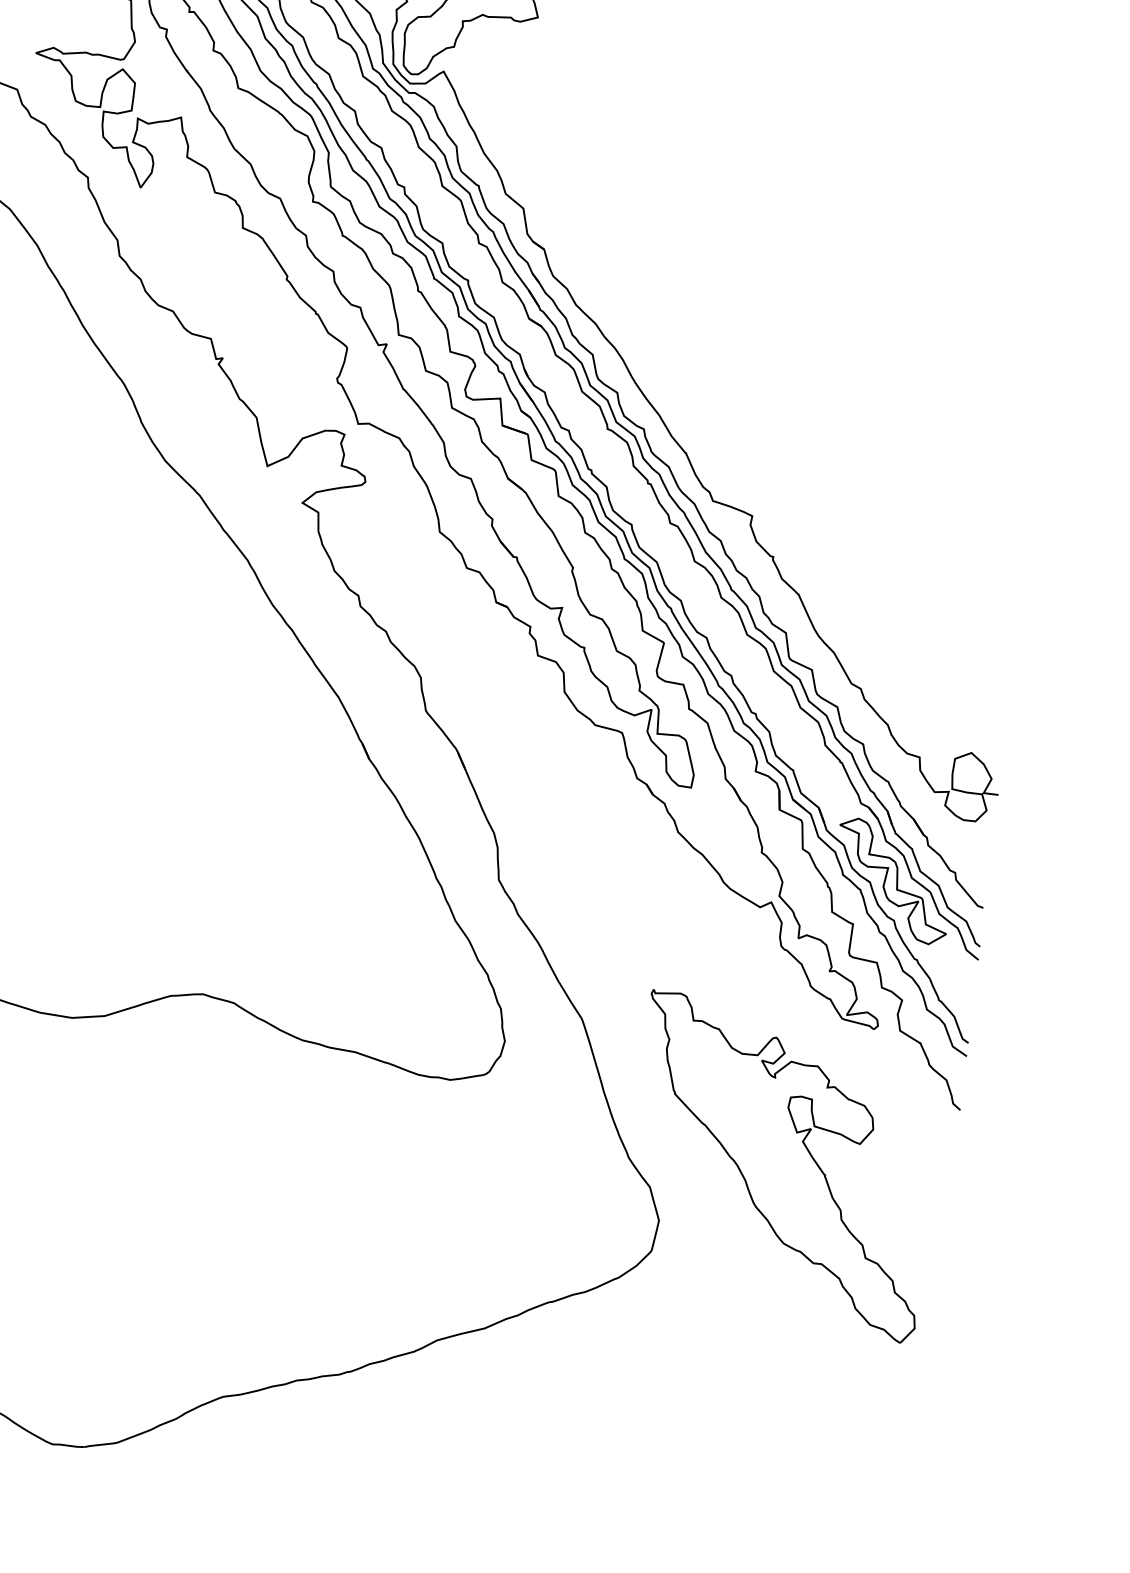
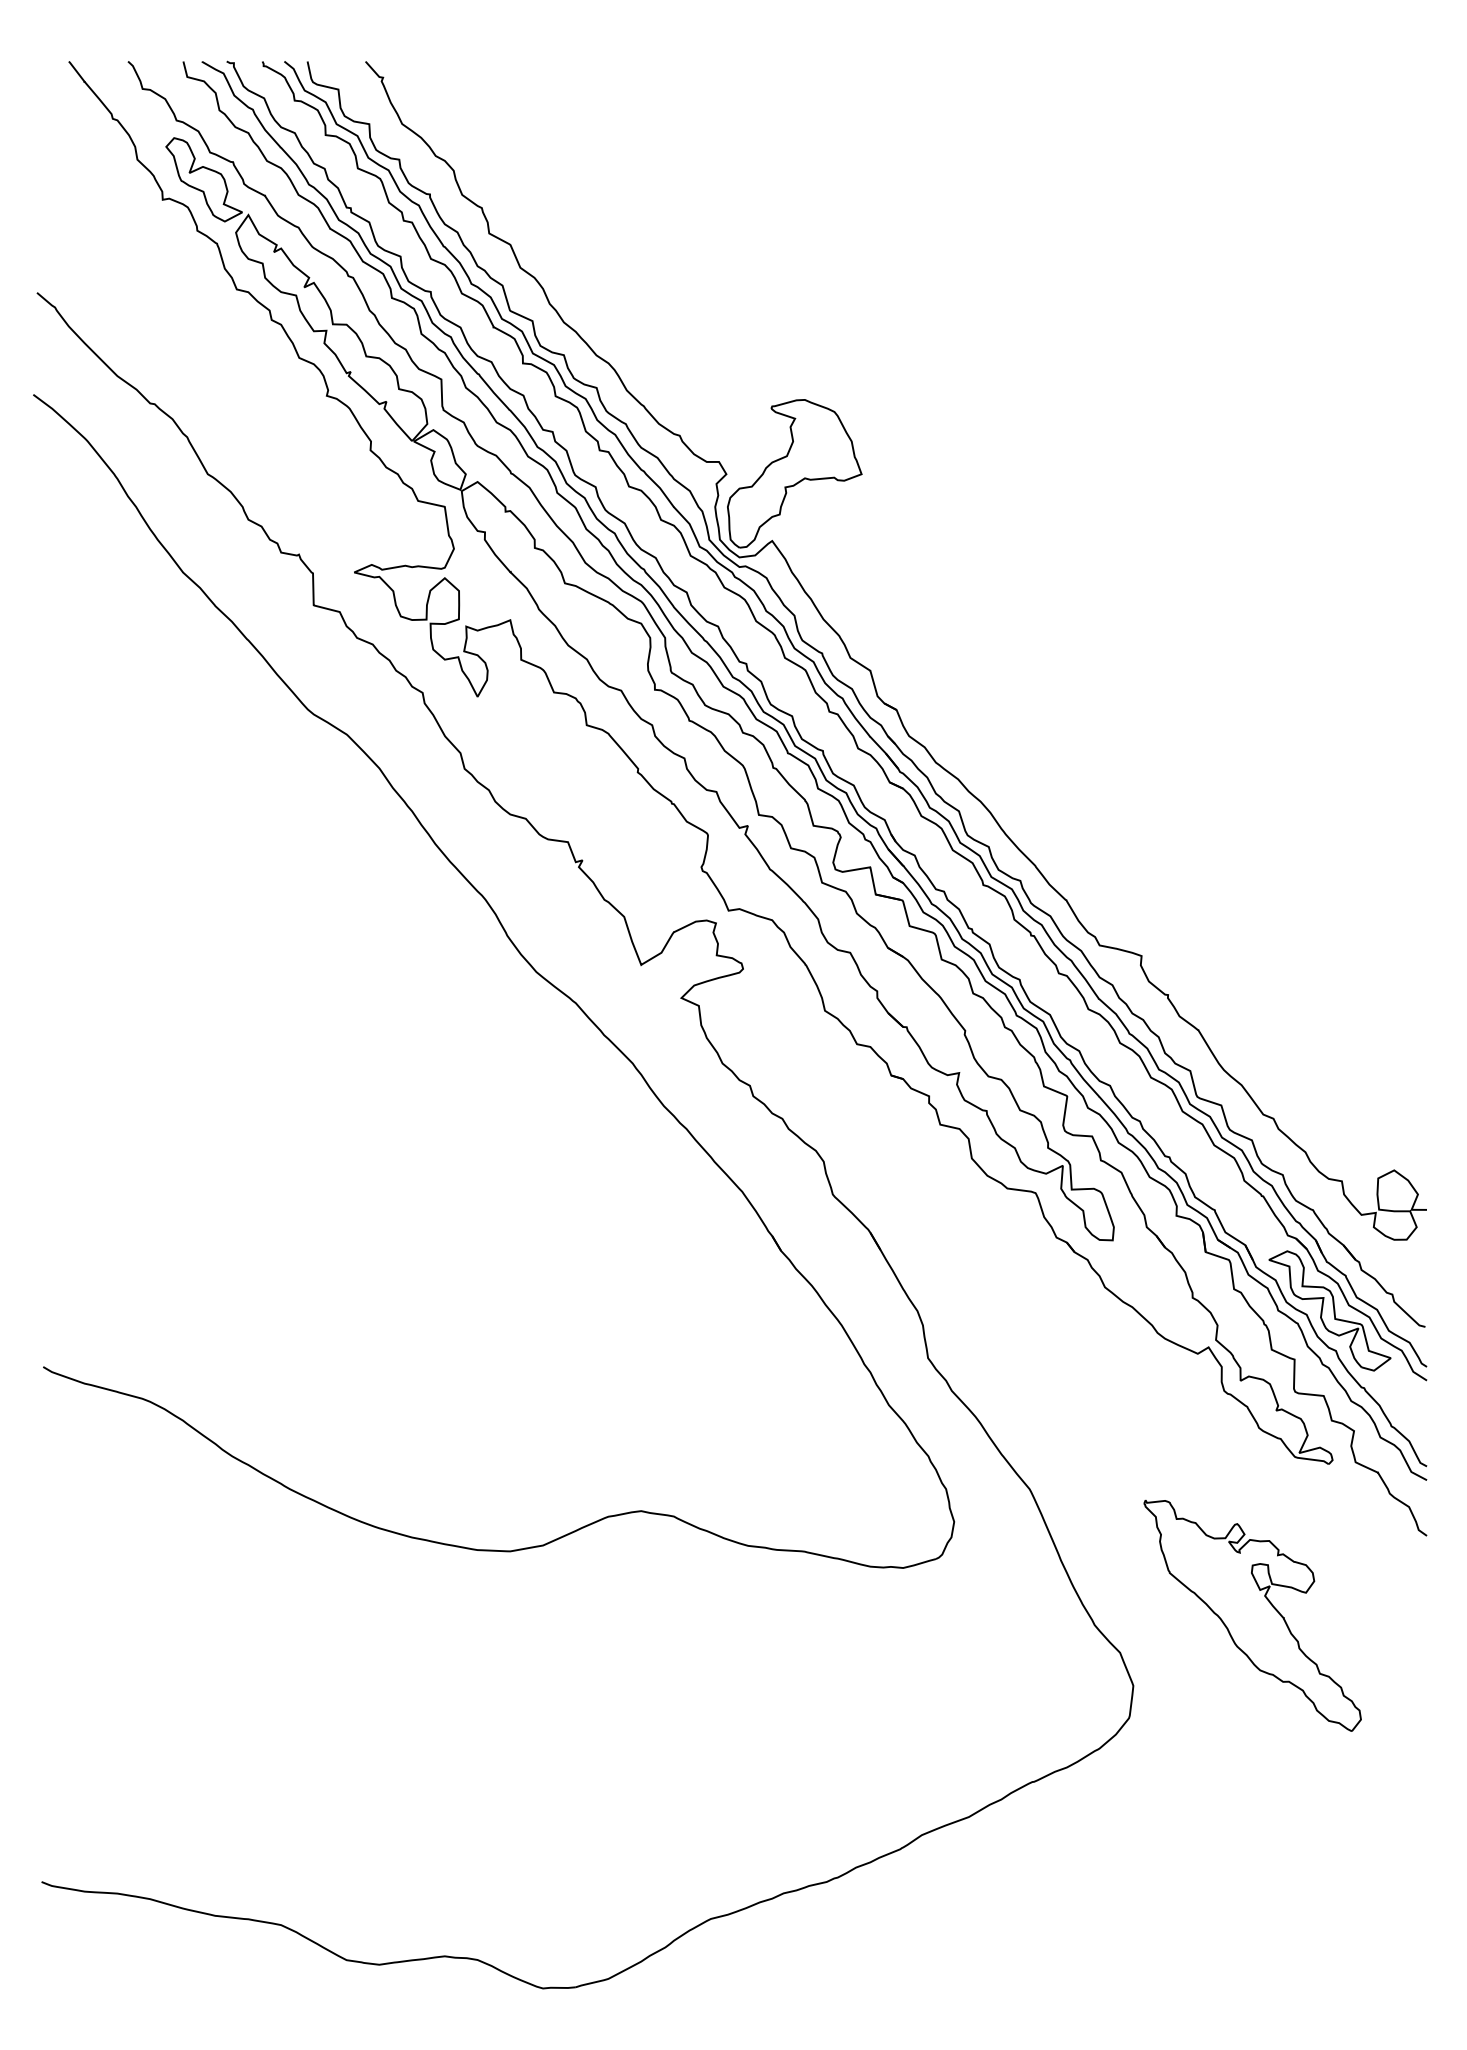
part: (782, 1166) -> (1252, 1615), size x0.7

